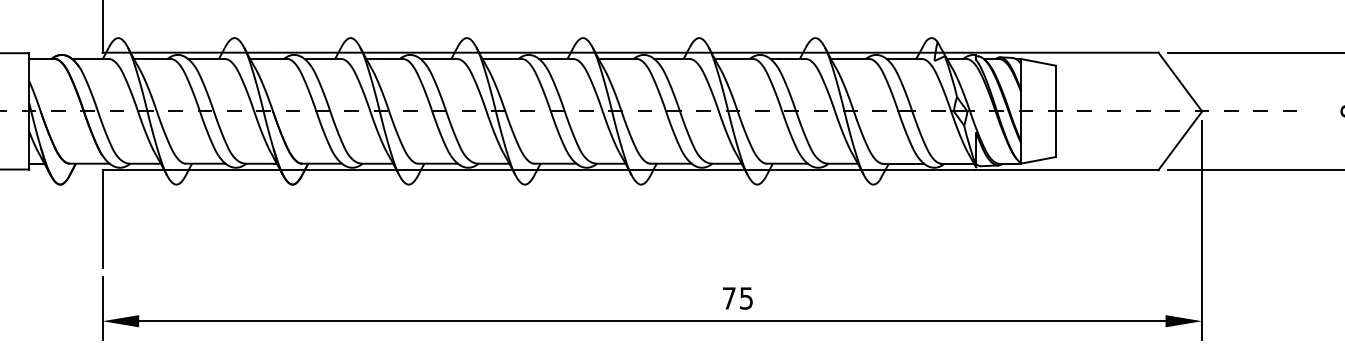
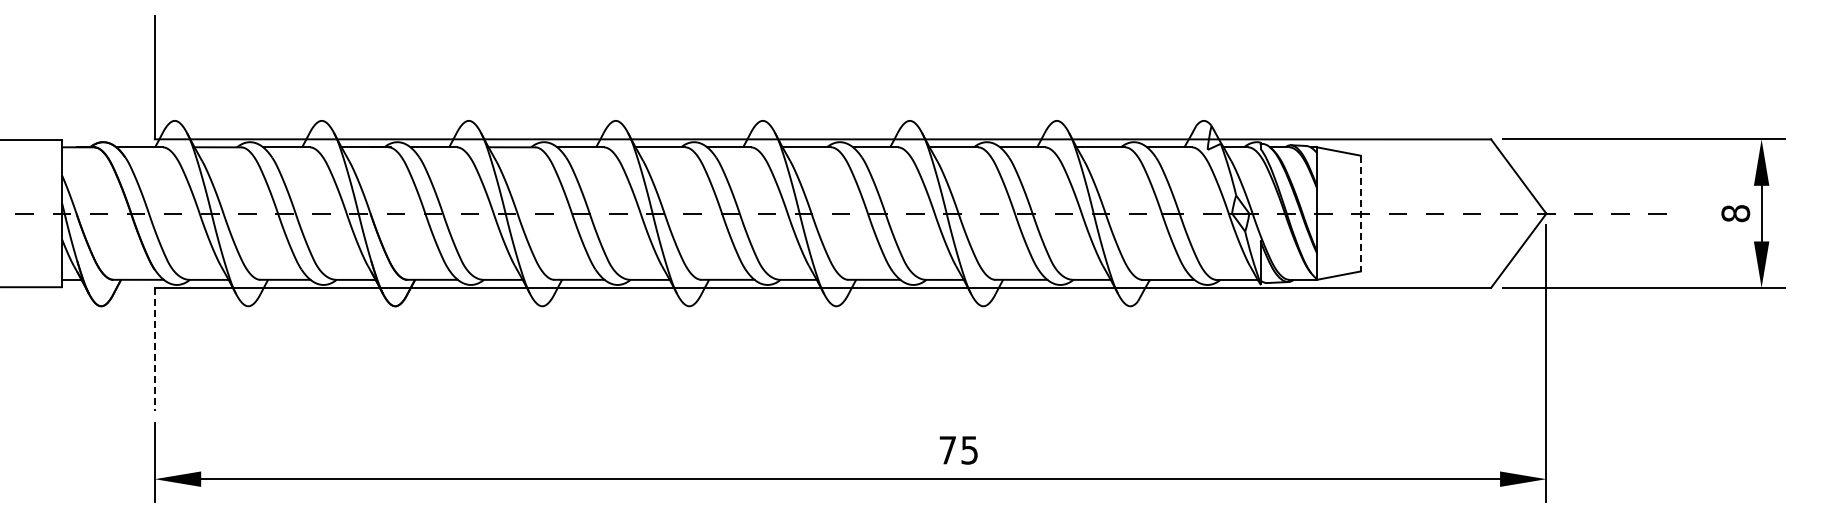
line: (1055, 111) -> (1360, 213), solid -> dashed
line: (102, 218) -> (154, 349), solid -> dashed

